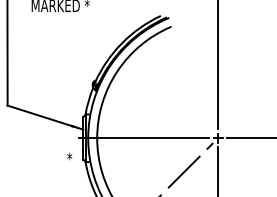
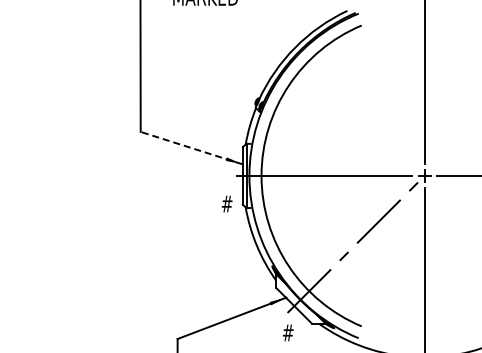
line: (45, 117) -> (191, 148), solid -> dashed
text: (71, 158) -> (226, 203), * -> #

